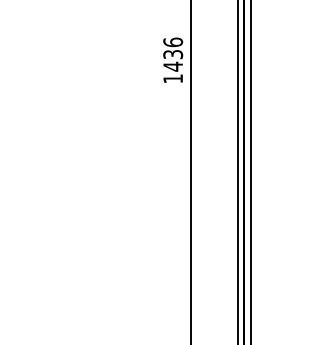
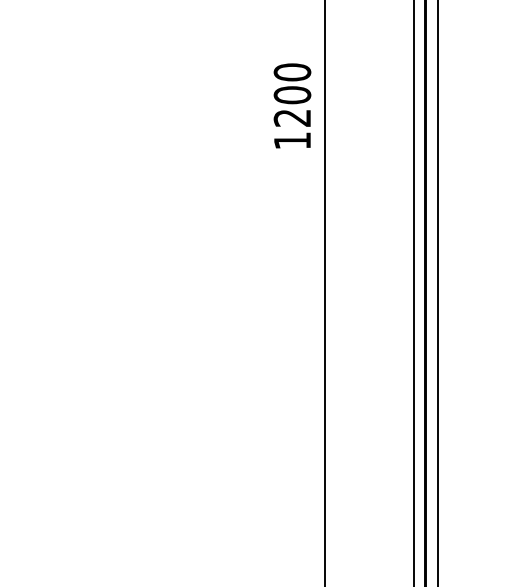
text: (173, 54) -> (293, 95), 1436 -> 1200

